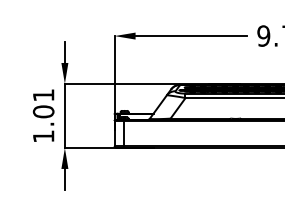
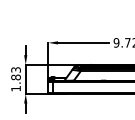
text: (42, 103) -> (15, 73), 1.01 -> 1.83

